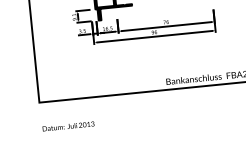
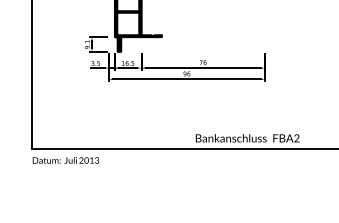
text: (68, 126) -> (65, 160), moved

